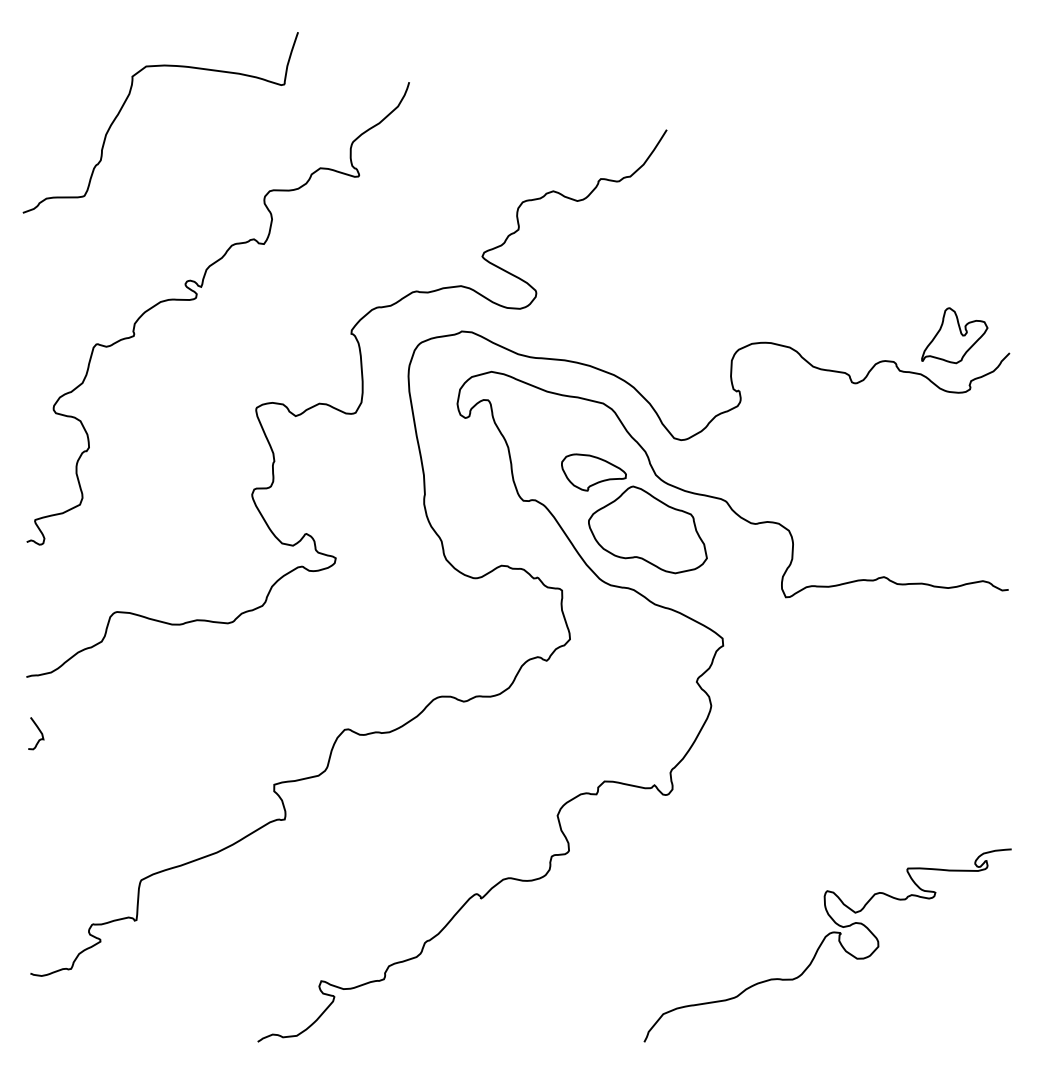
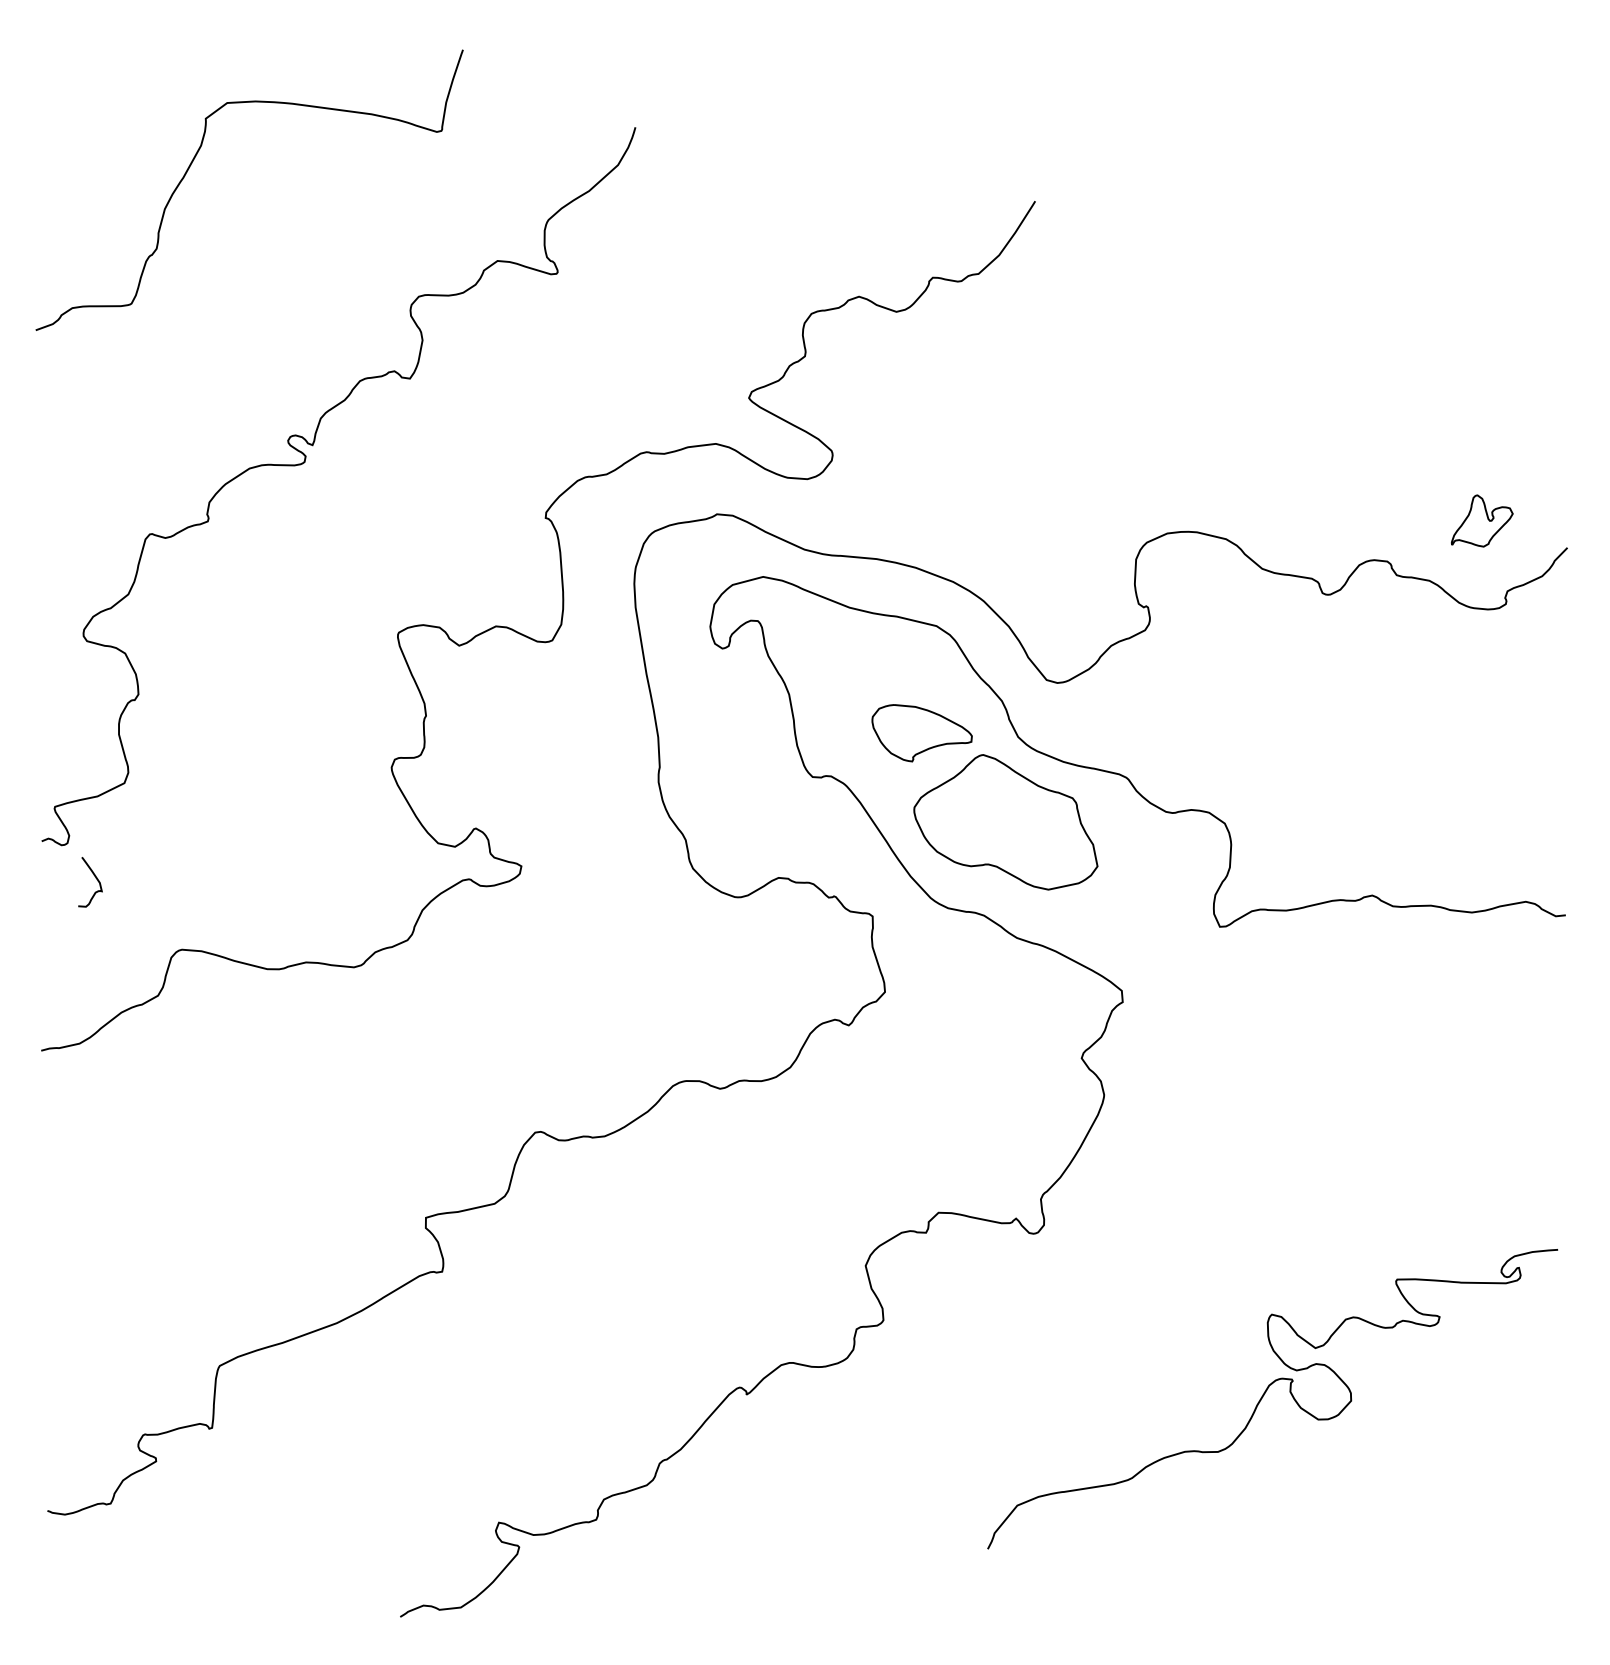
part: (954, 335) -> (1481, 520), size x0.6
curve: (38, 730) -> (94, 877), moved
curve: (823, 942) -> (1265, 1394), moved

